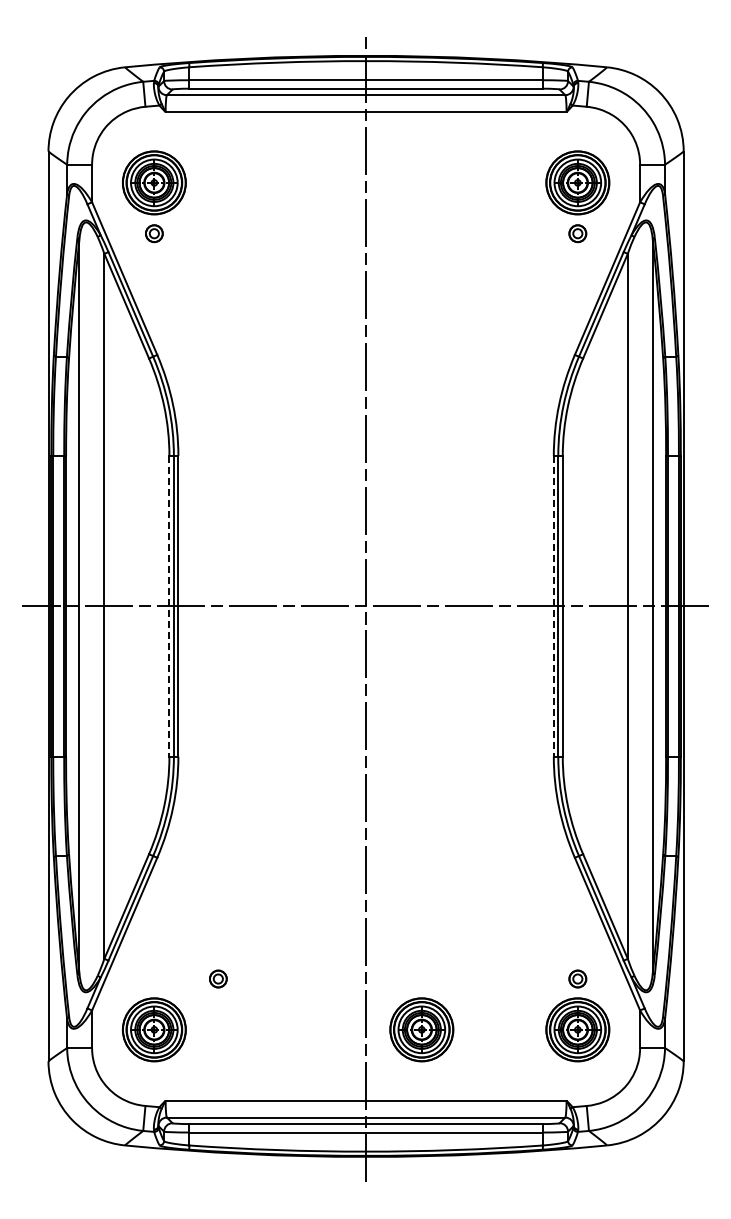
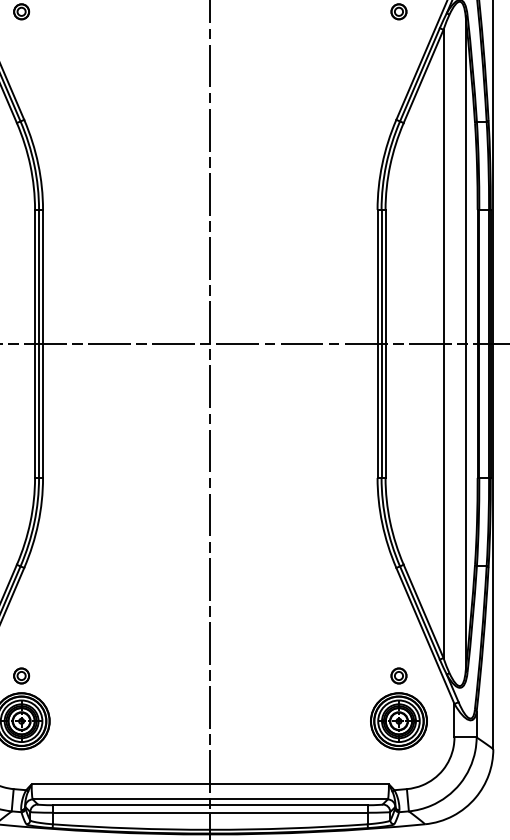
line: (169, 606) -> (35, 344), dashed -> solid
line: (553, 606) -> (377, 344), dashed -> solid
part: (218, 978) -> (21, 675), moved
part: (421, 1029) -> (259, 720), removed

